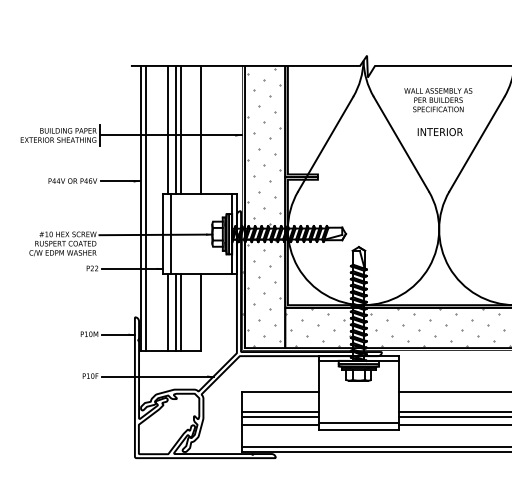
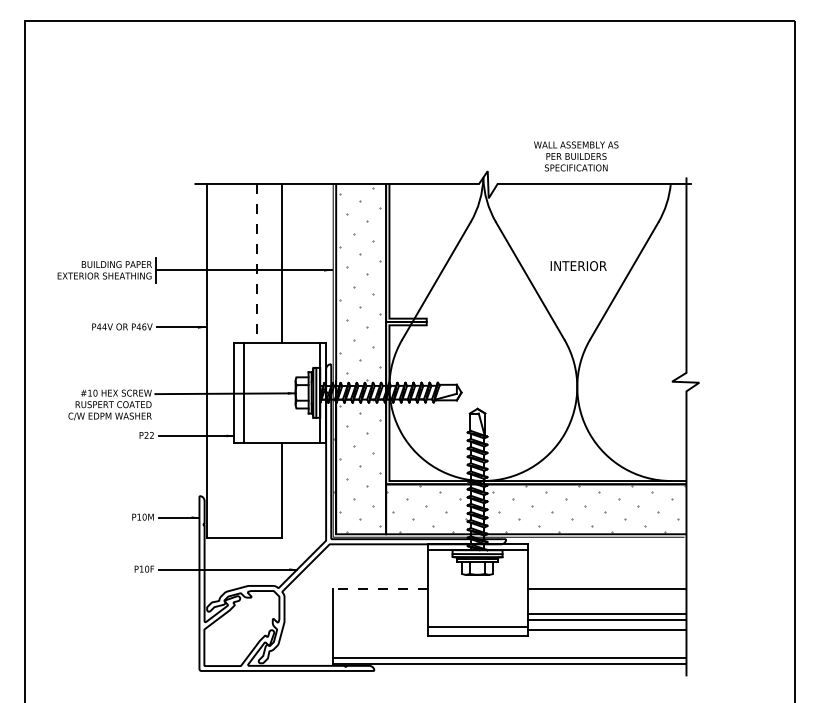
text: (438, 100) -> (576, 156), moved
line: (167, 129) -> (240, 262), removed
line: (176, 129) -> (250, 262), removed
line: (180, 130) -> (256, 263), solid -> dashed
line: (145, 208) -> (212, 360), removed
line: (167, 312) -> (240, 489), removed
line: (176, 312) -> (250, 489), removed
line: (180, 312) -> (256, 489), removed
line: (279, 391) -> (379, 588), solid -> dashed
line: (279, 411) -> (379, 613), removed
line: (279, 417) -> (379, 620), removed
line: (279, 425) -> (379, 630), removed

